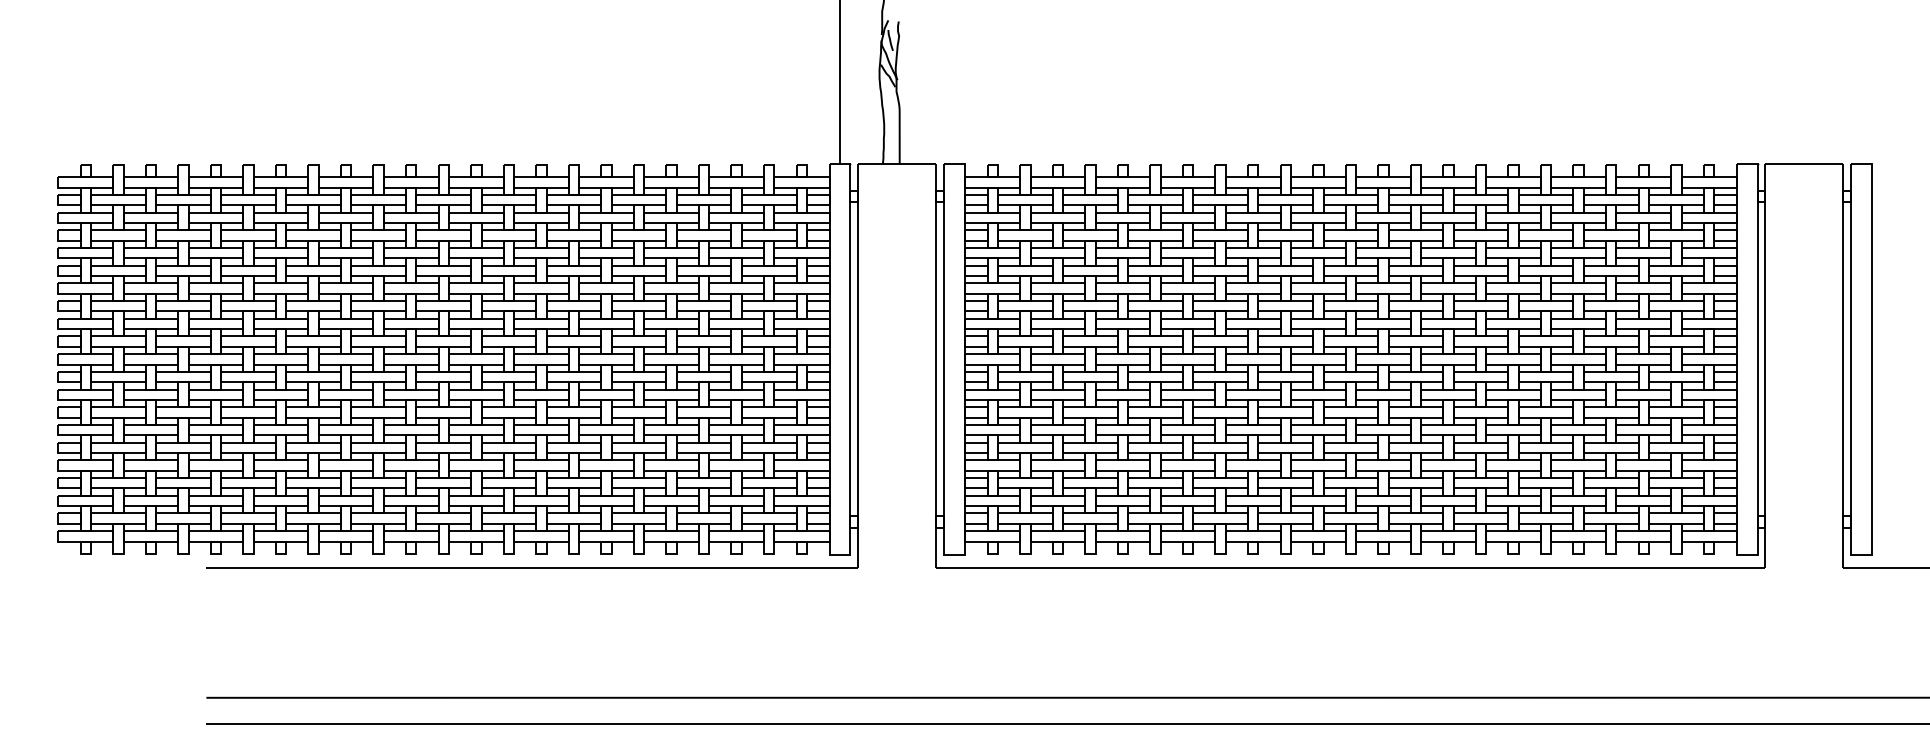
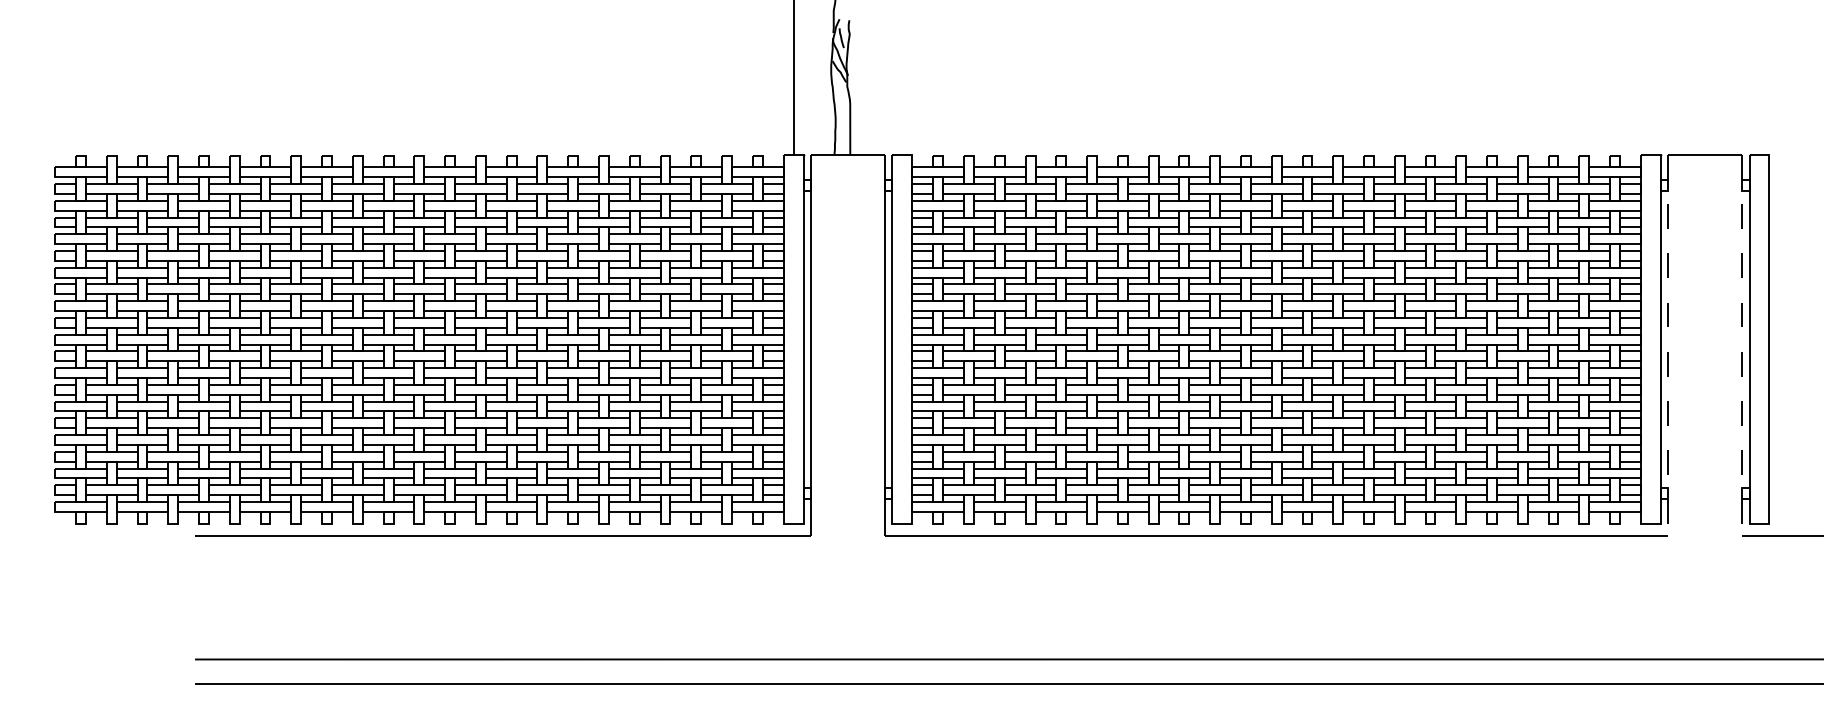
line: (1765, 365) -> (1668, 345), solid -> dashed
line: (1843, 365) -> (1742, 345), solid -> dashed

